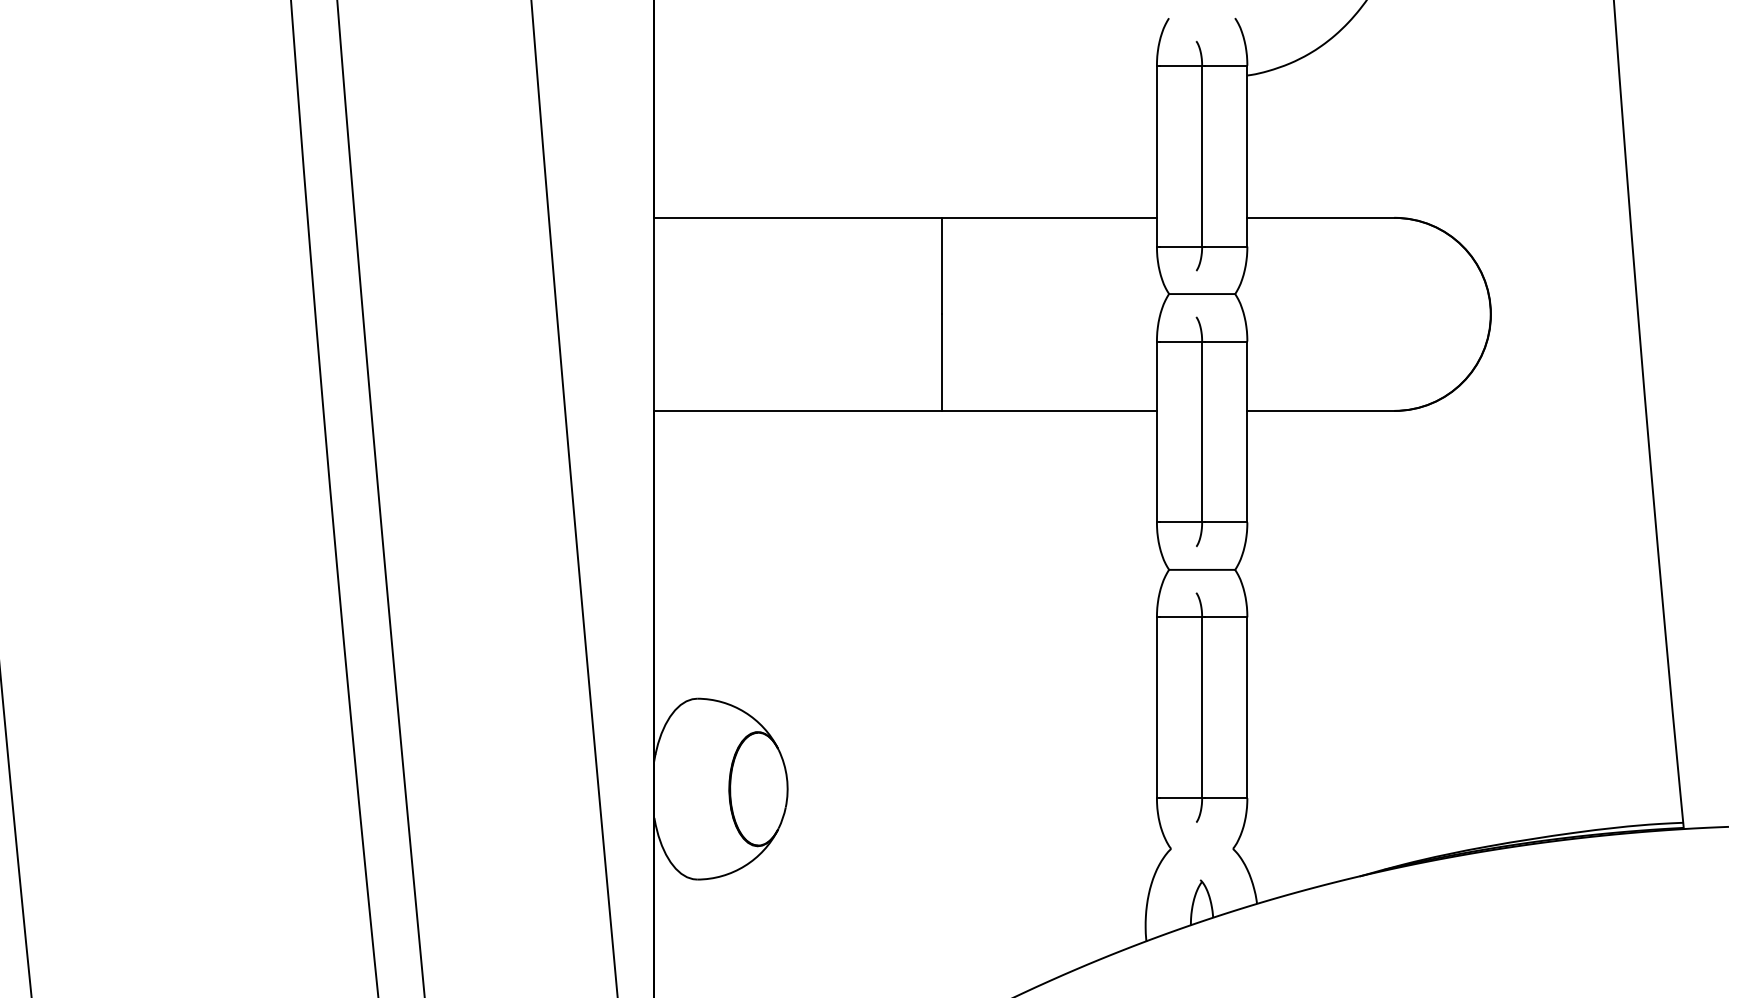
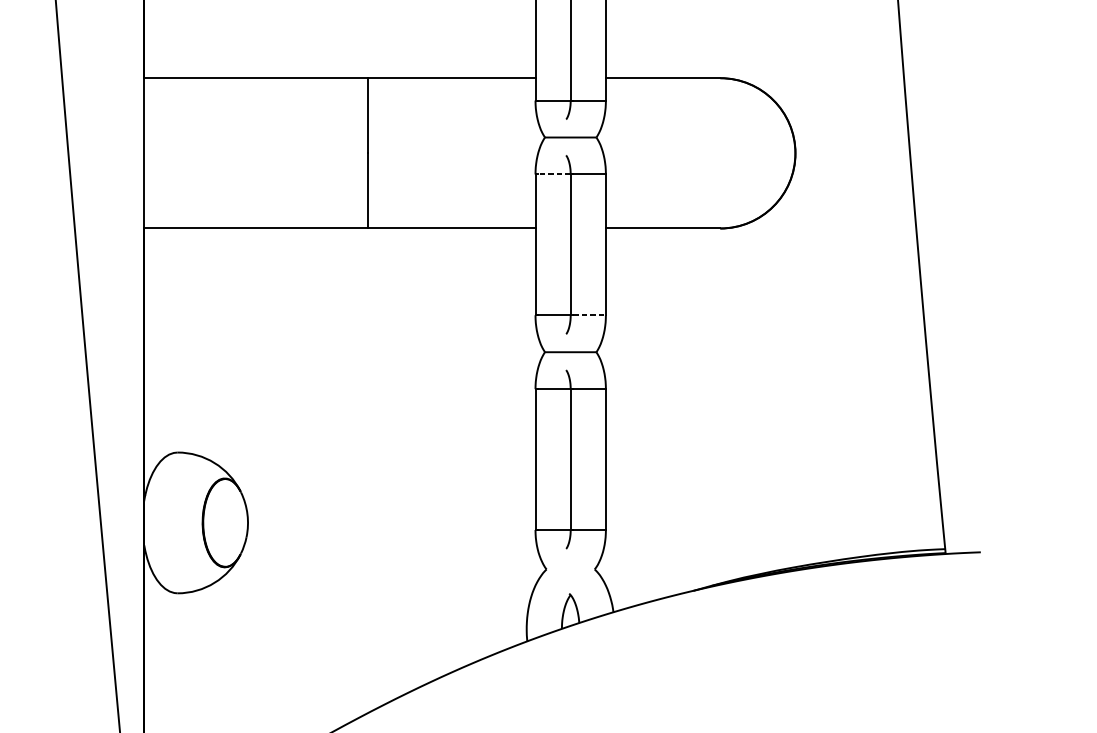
line: (1180, 341) -> (553, 174), solid -> dashed
line: (1226, 522) -> (589, 315), solid -> dashed

